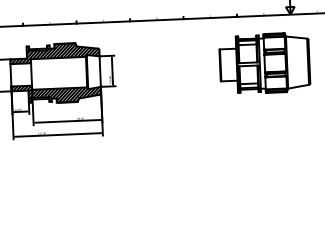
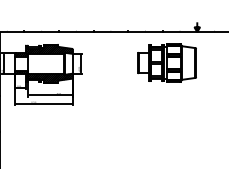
part: (263, 62) -> (166, 62), moved

